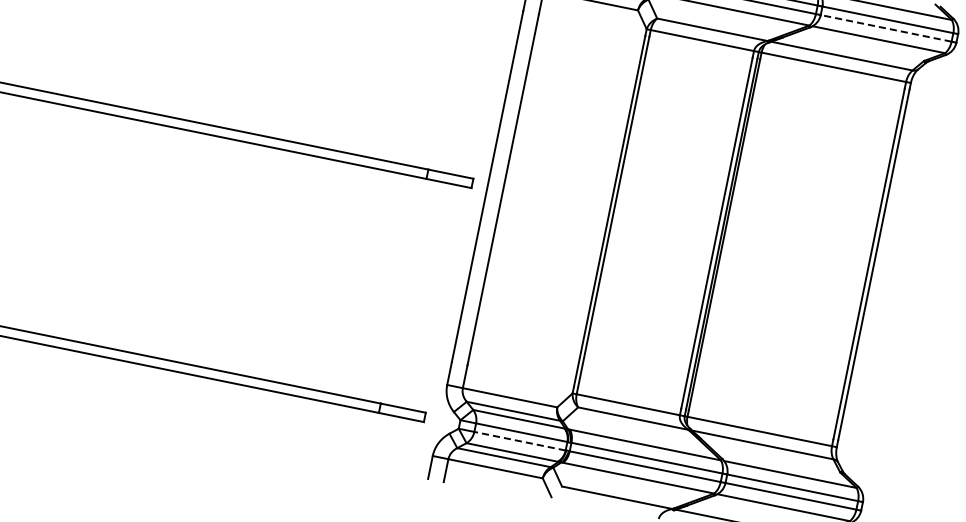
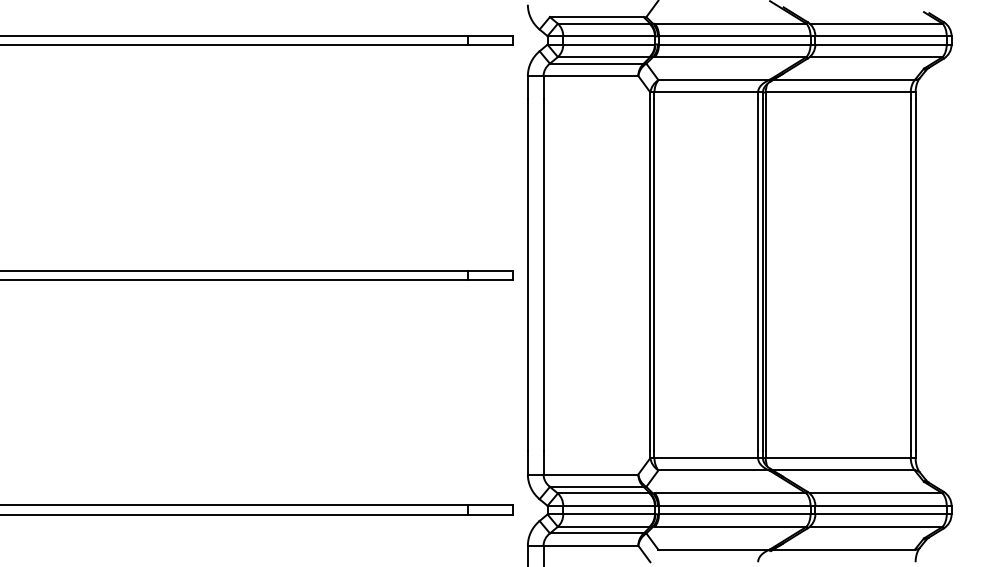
line: (886, 28) -> (881, 44), dashed -> solid
line: (520, 441) -> (609, 514), dashed -> solid

